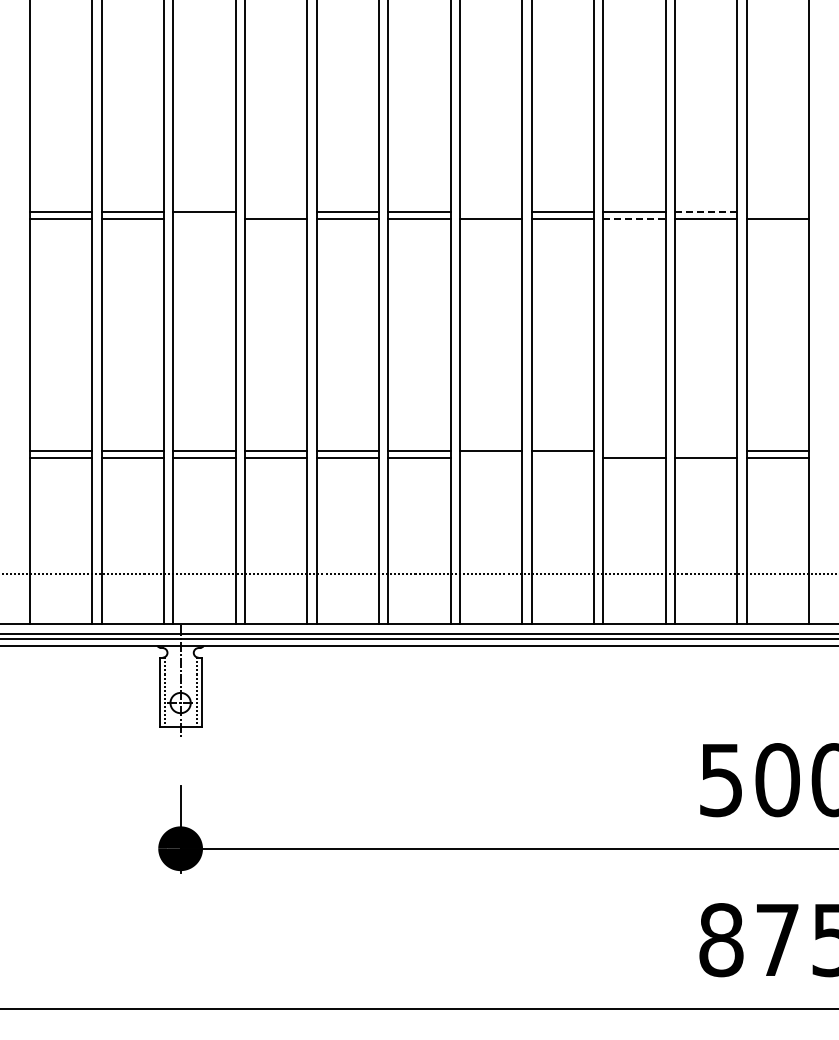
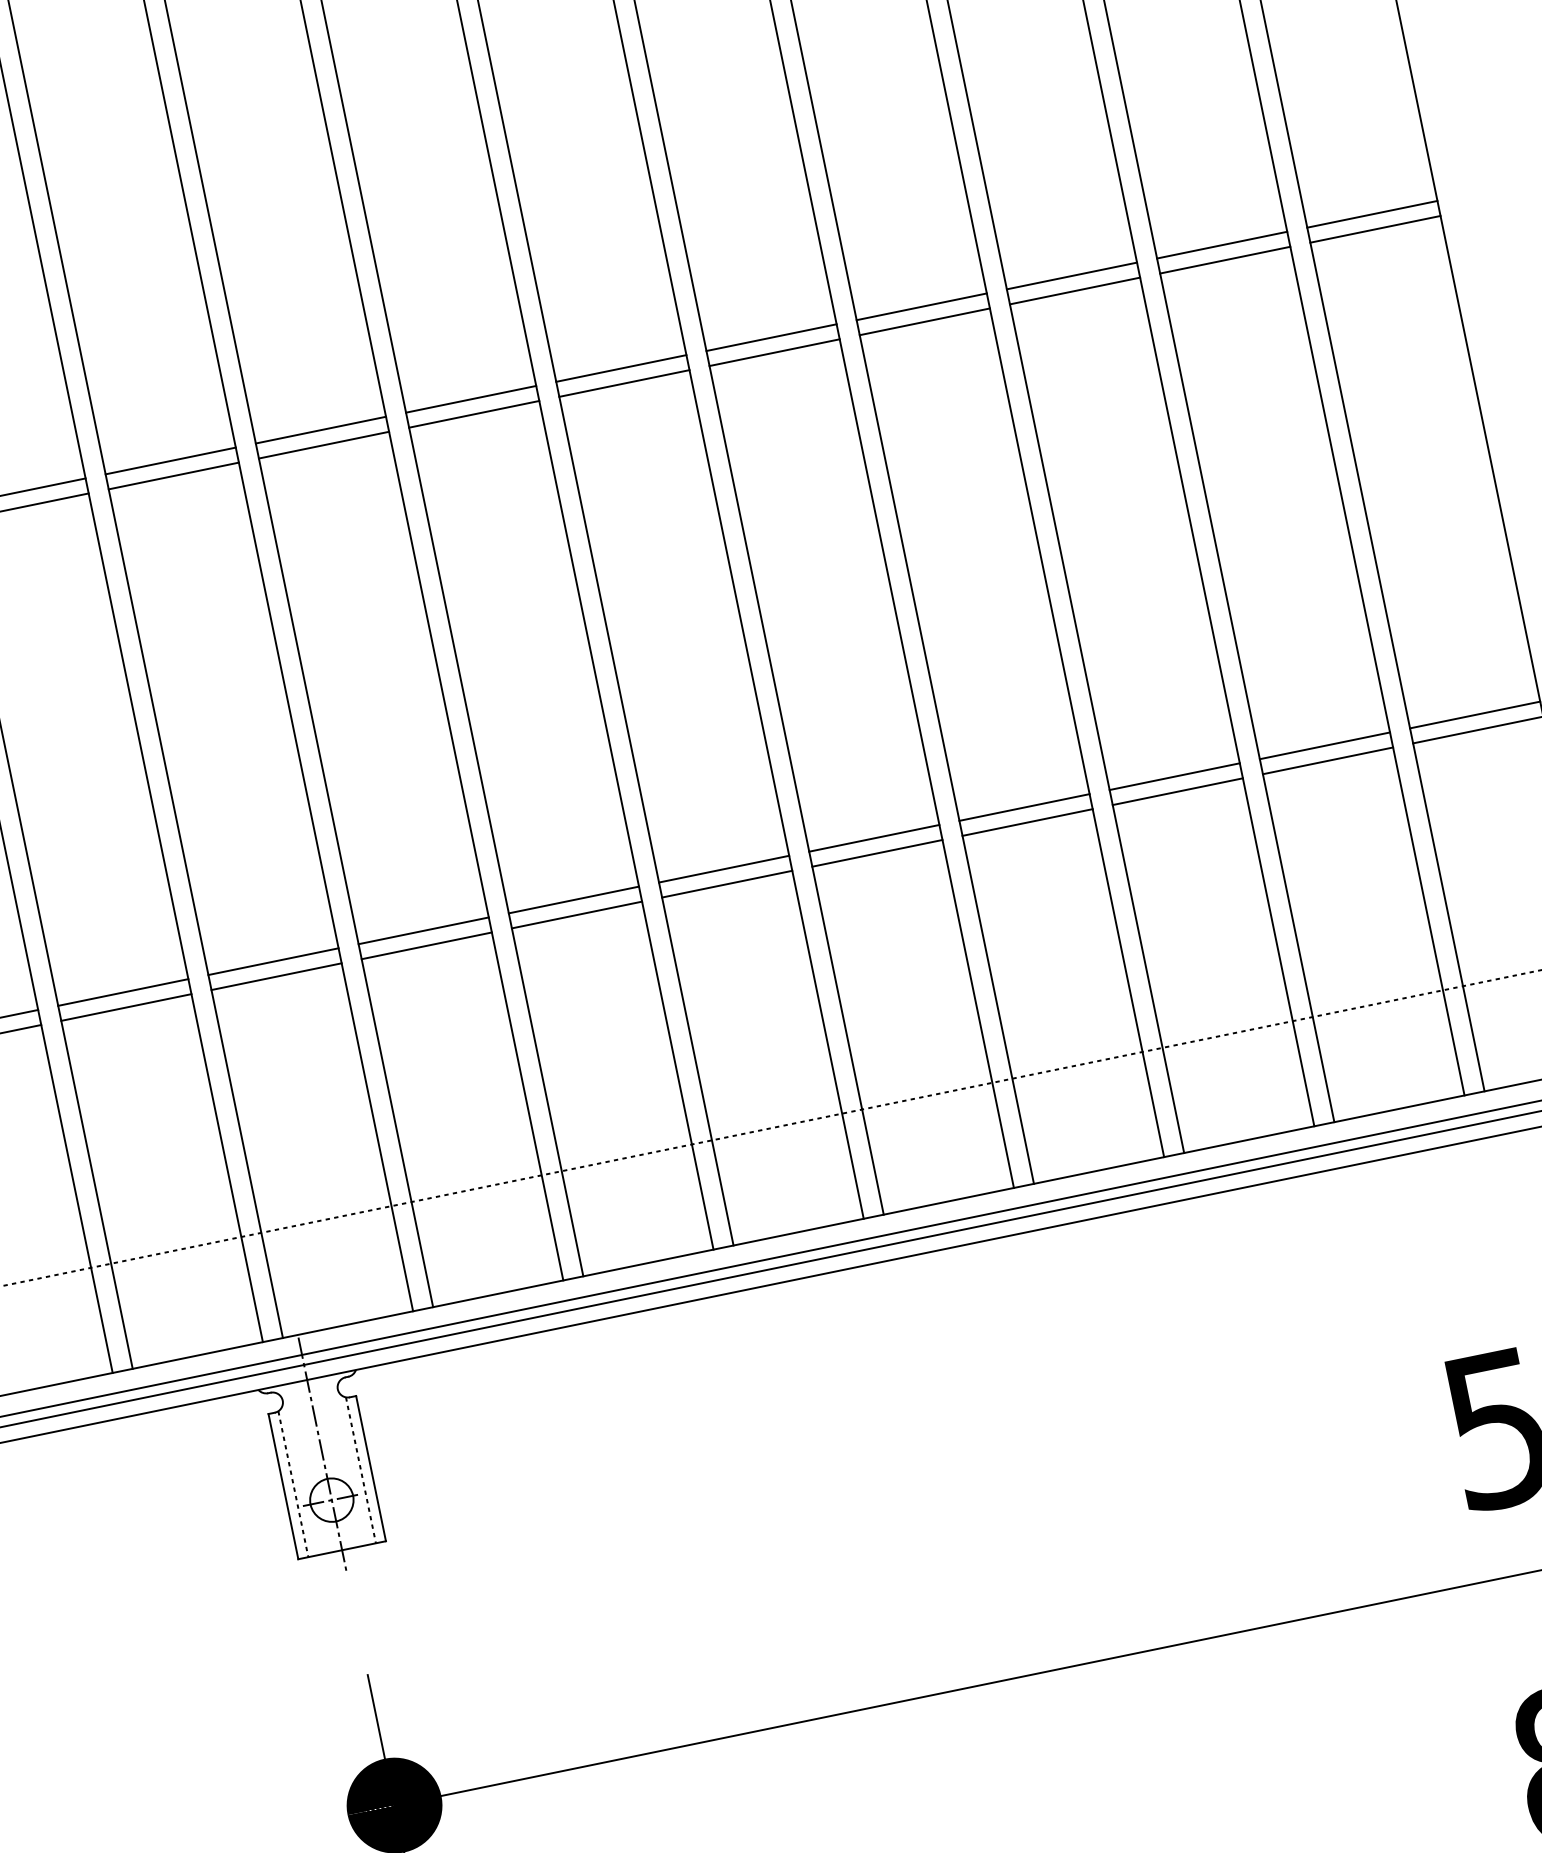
line: (276, 212) -> (321, 430), added
line: (491, 212) -> (772, 338), added
line: (706, 212) -> (1223, 245), dashed -> solid
line: (777, 212) -> (1371, 215), added
line: (204, 219) -> (173, 476), added
line: (634, 219) -> (1075, 291), dashed -> solid
line: (634, 451) -> (1174, 777), added
line: (706, 451) -> (1325, 746), added
line: (491, 458) -> (878, 853), added
line: (562, 458) -> (1027, 823), added

